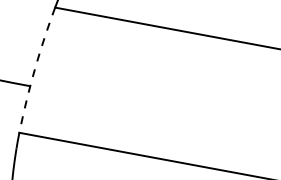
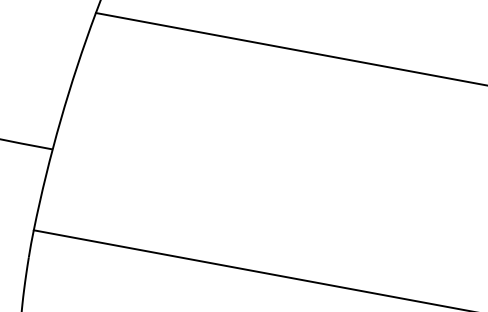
arc: (34, 69) -> (60, 120), dashed -> solid

